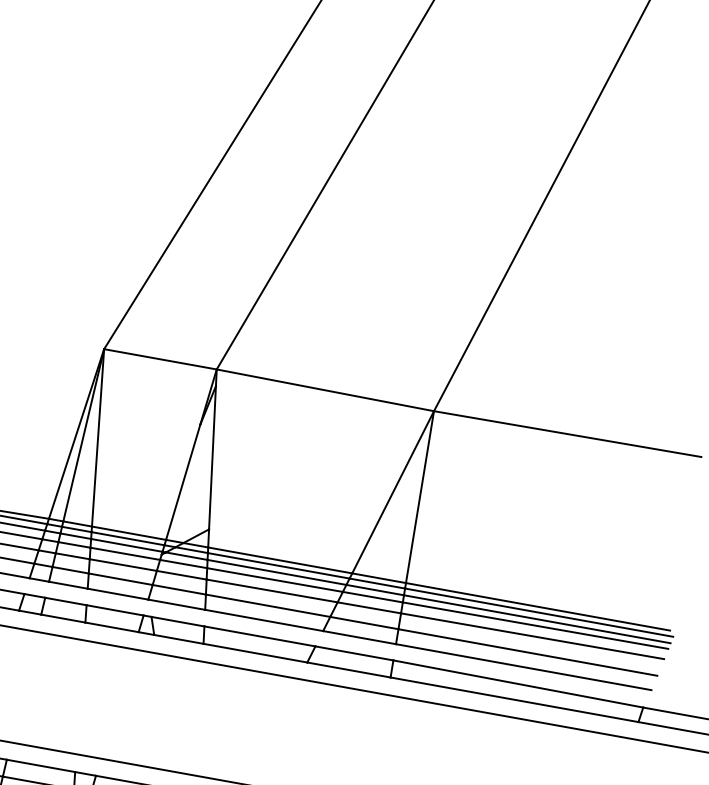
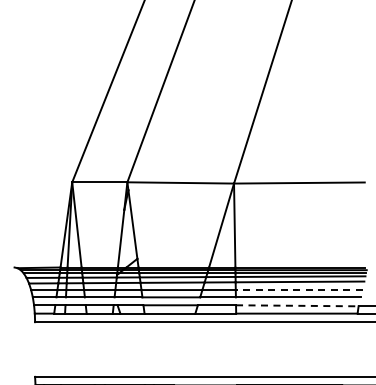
line: (526, 653) -> (298, 290), solid -> dashed
line: (518, 683) -> (297, 305), solid -> dashed

